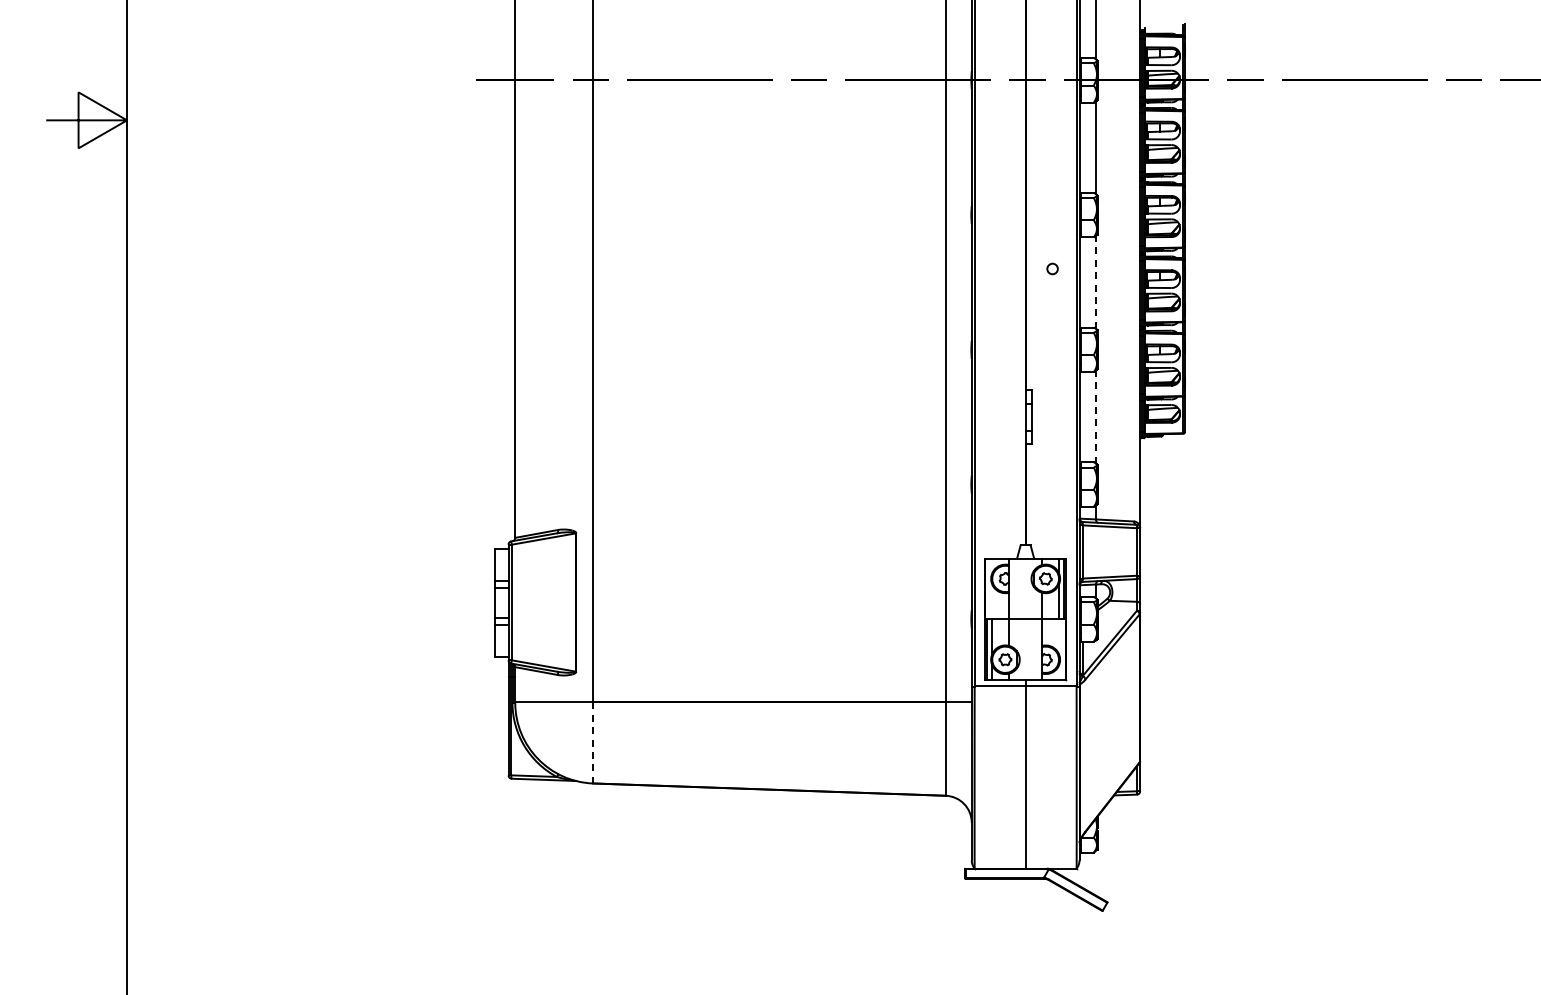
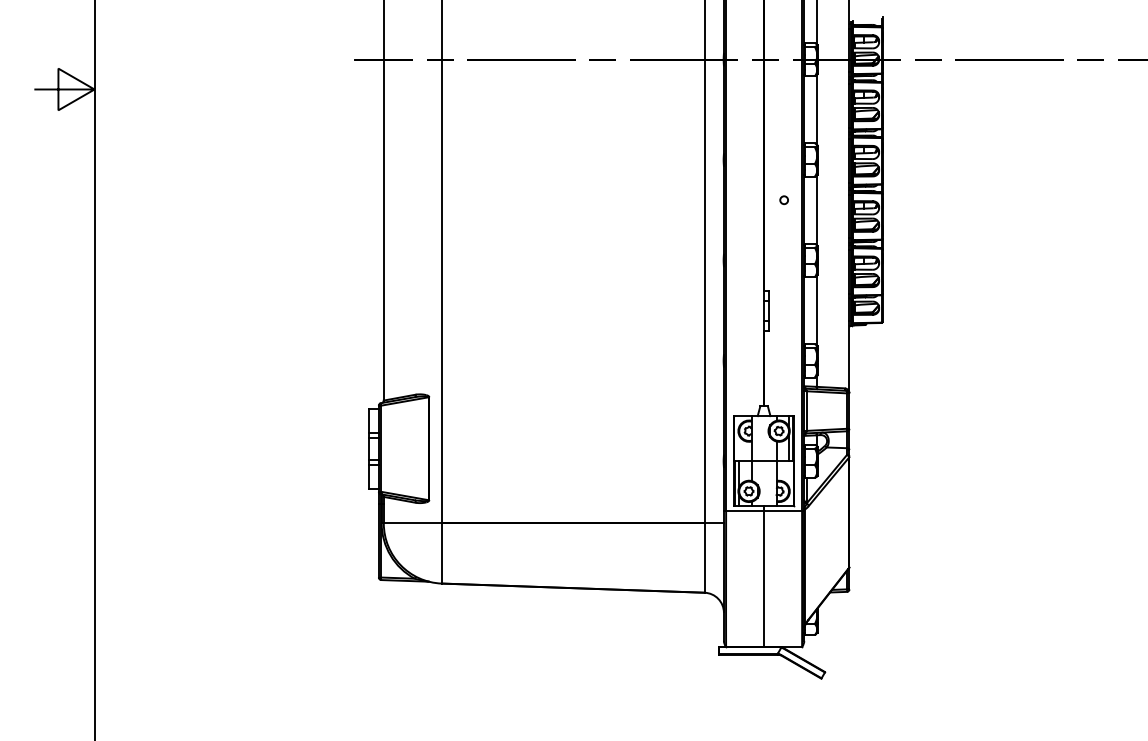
line: (1096, 282) -> (816, 210), dashed -> solid
line: (1096, 416) -> (816, 310), dashed -> solid
line: (593, 742) -> (442, 553), dashed -> solid

